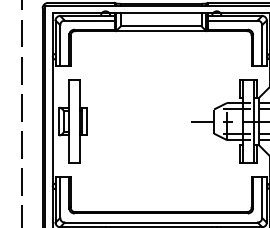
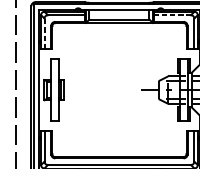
line: (233, 20) -> (173, 15), solid -> dashed
line: (60, 45) -> (44, 33), solid -> dashed

